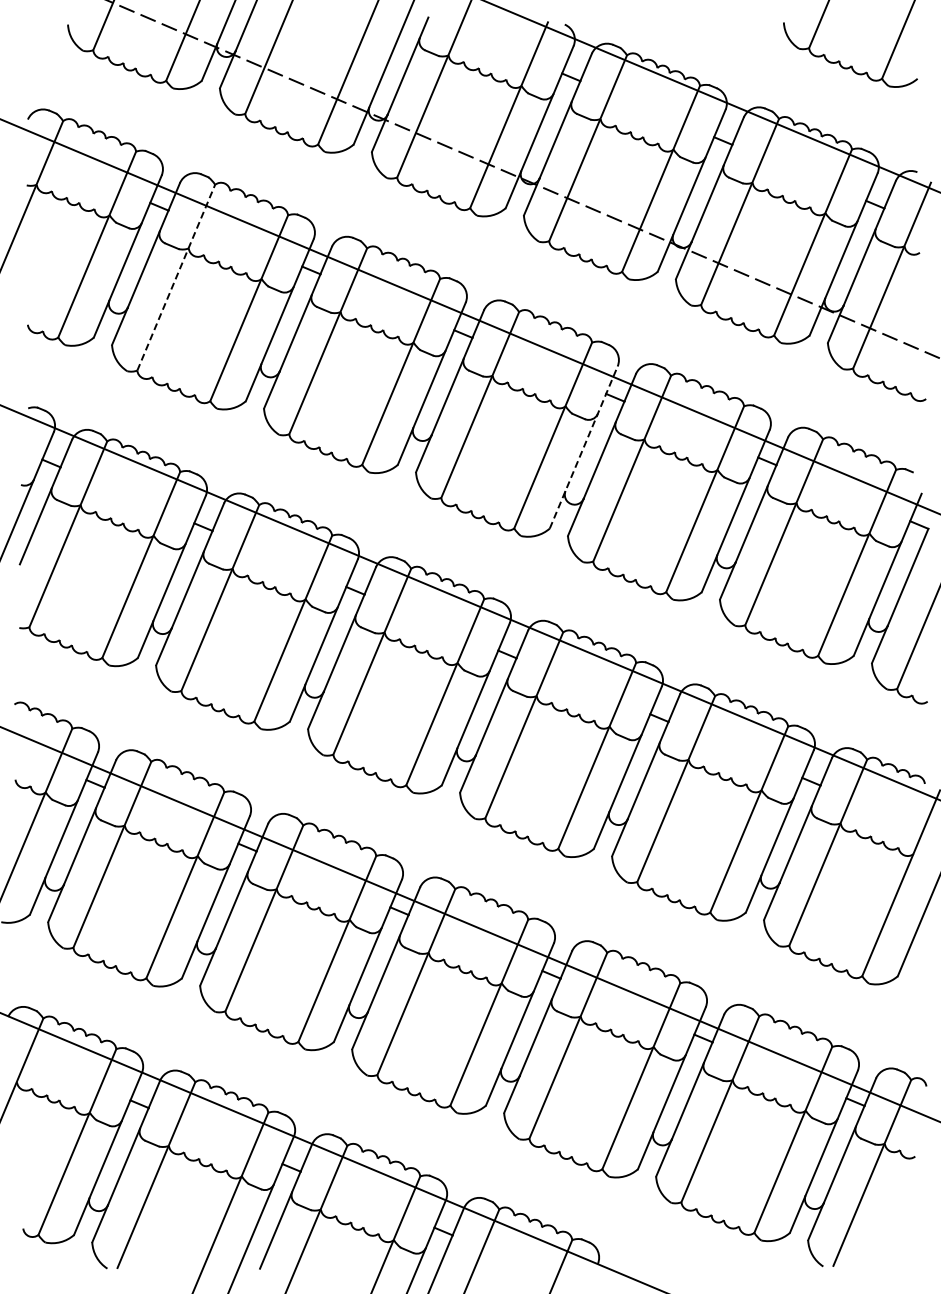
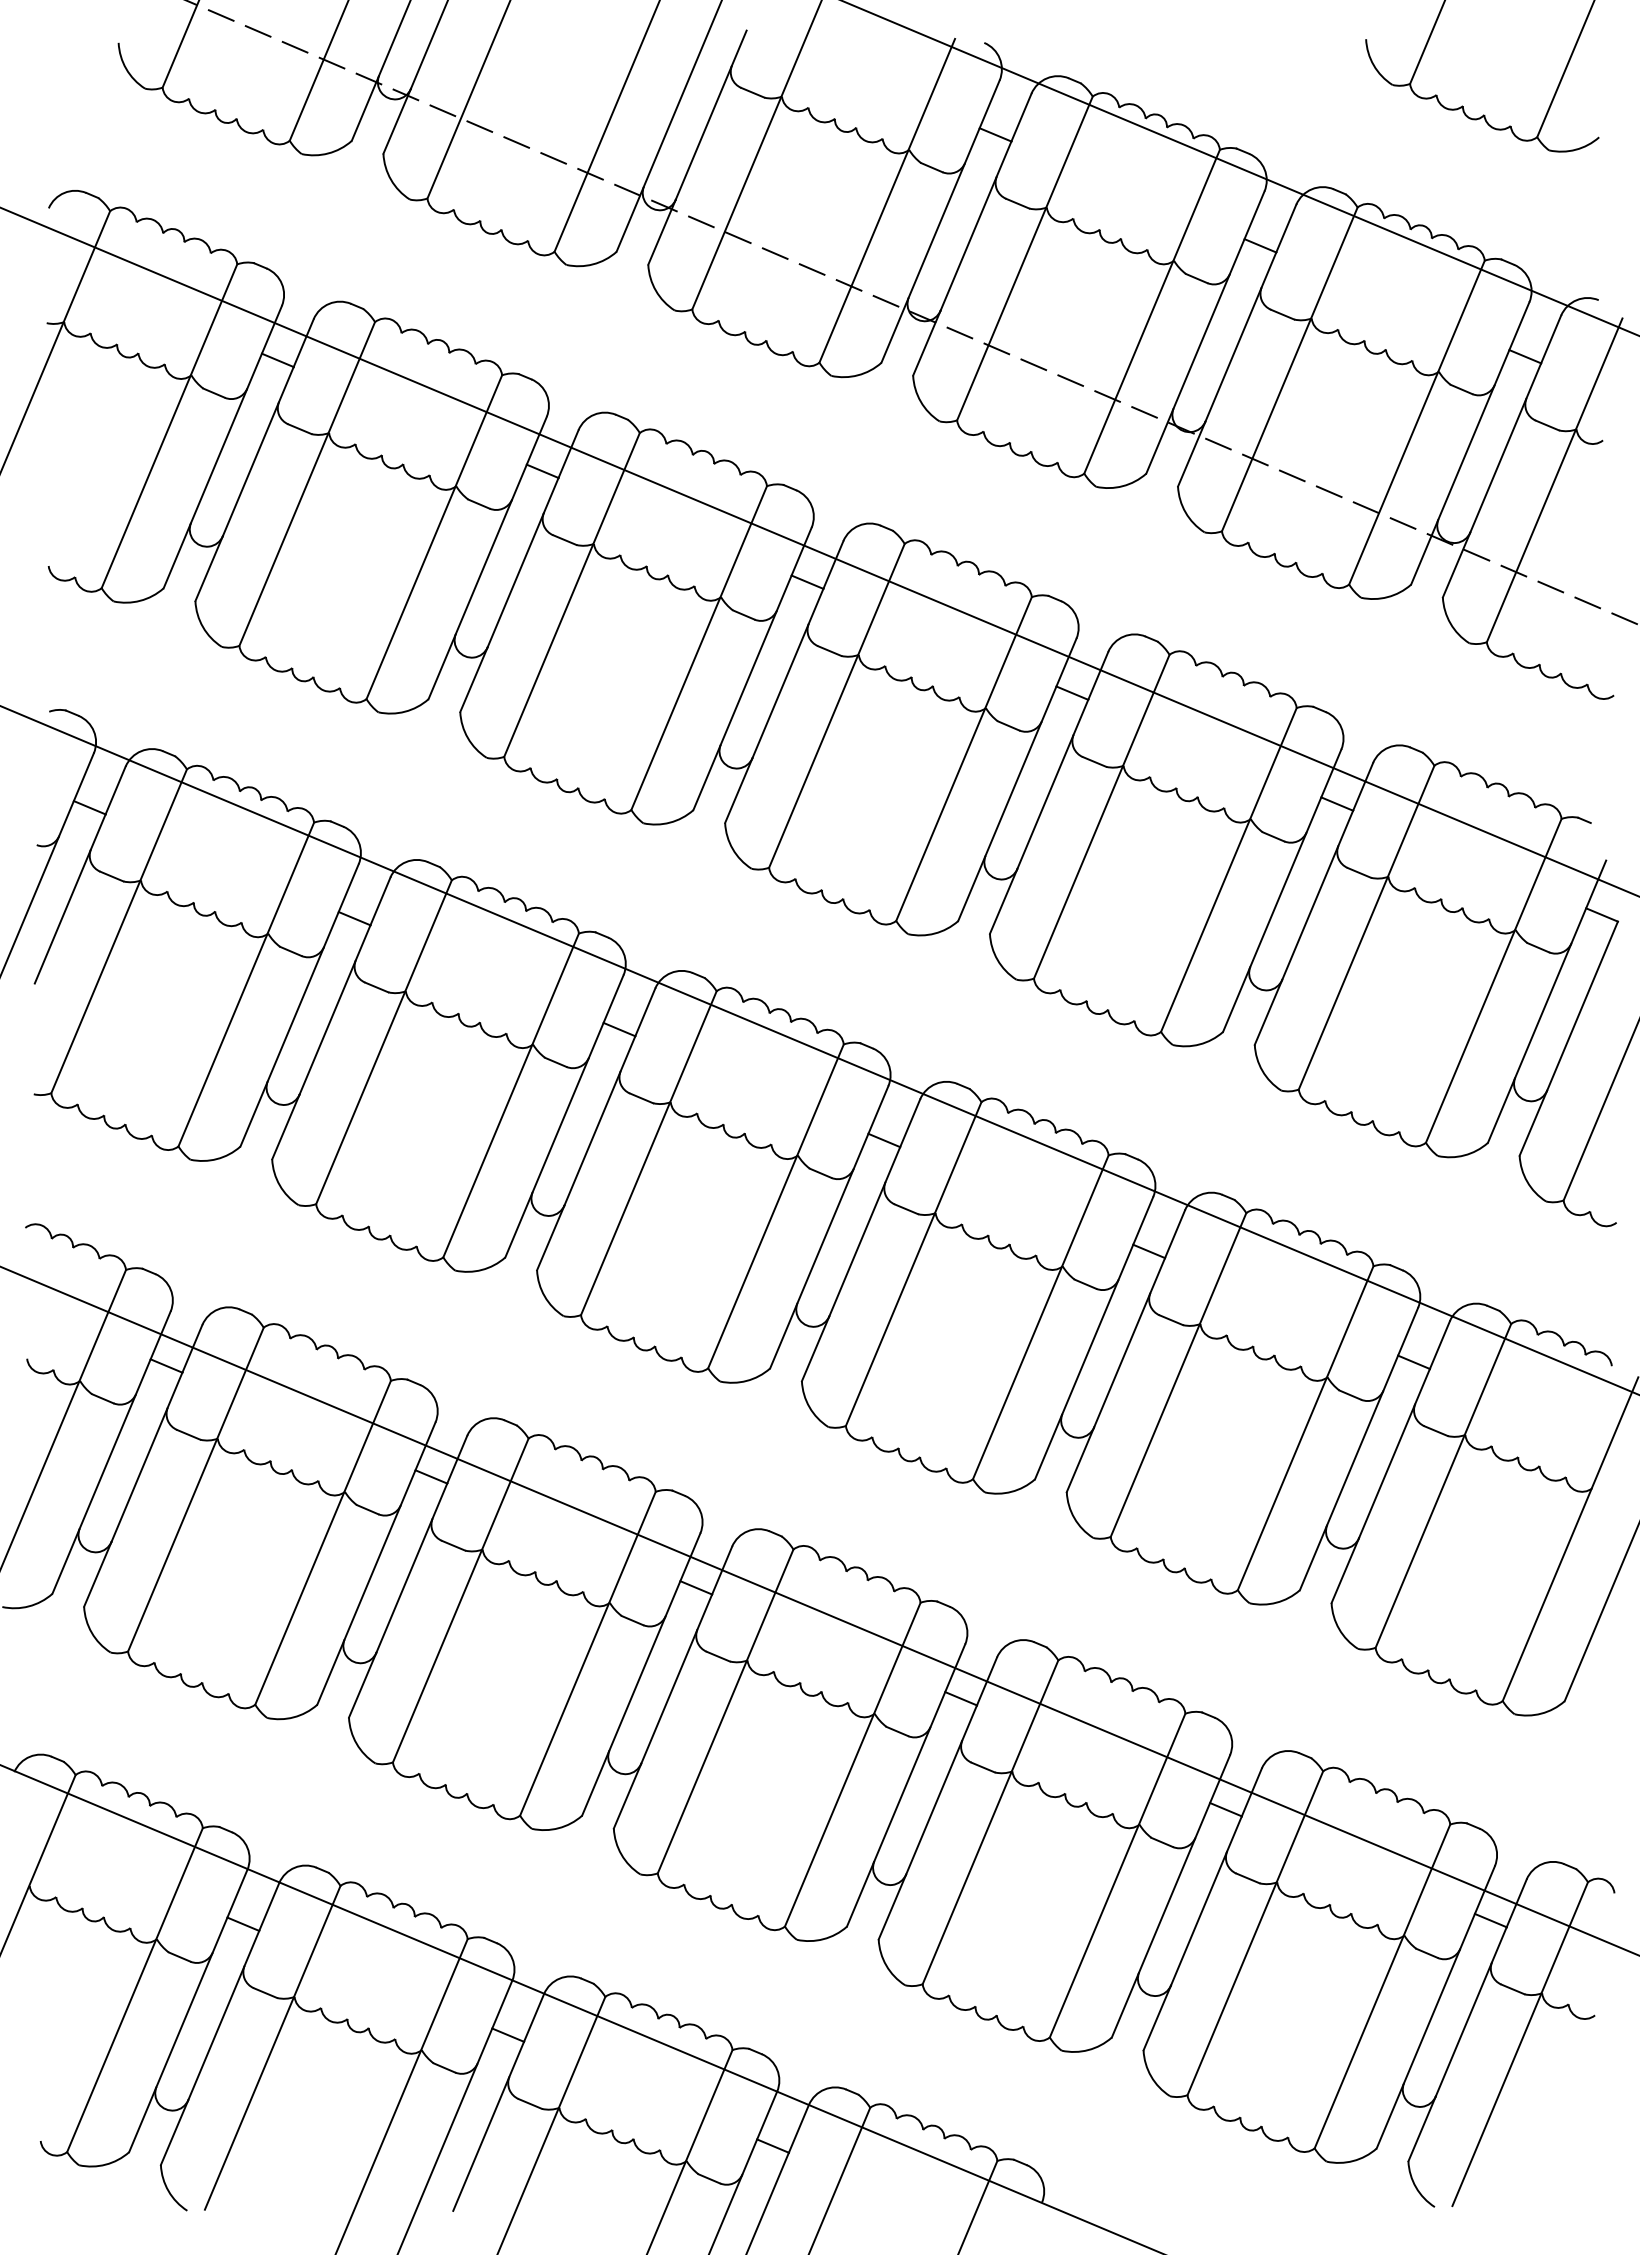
line: (176, 277) -> (307, 483), dashed -> solid
line: (583, 447) -> (1016, 779), dashed -> solid

